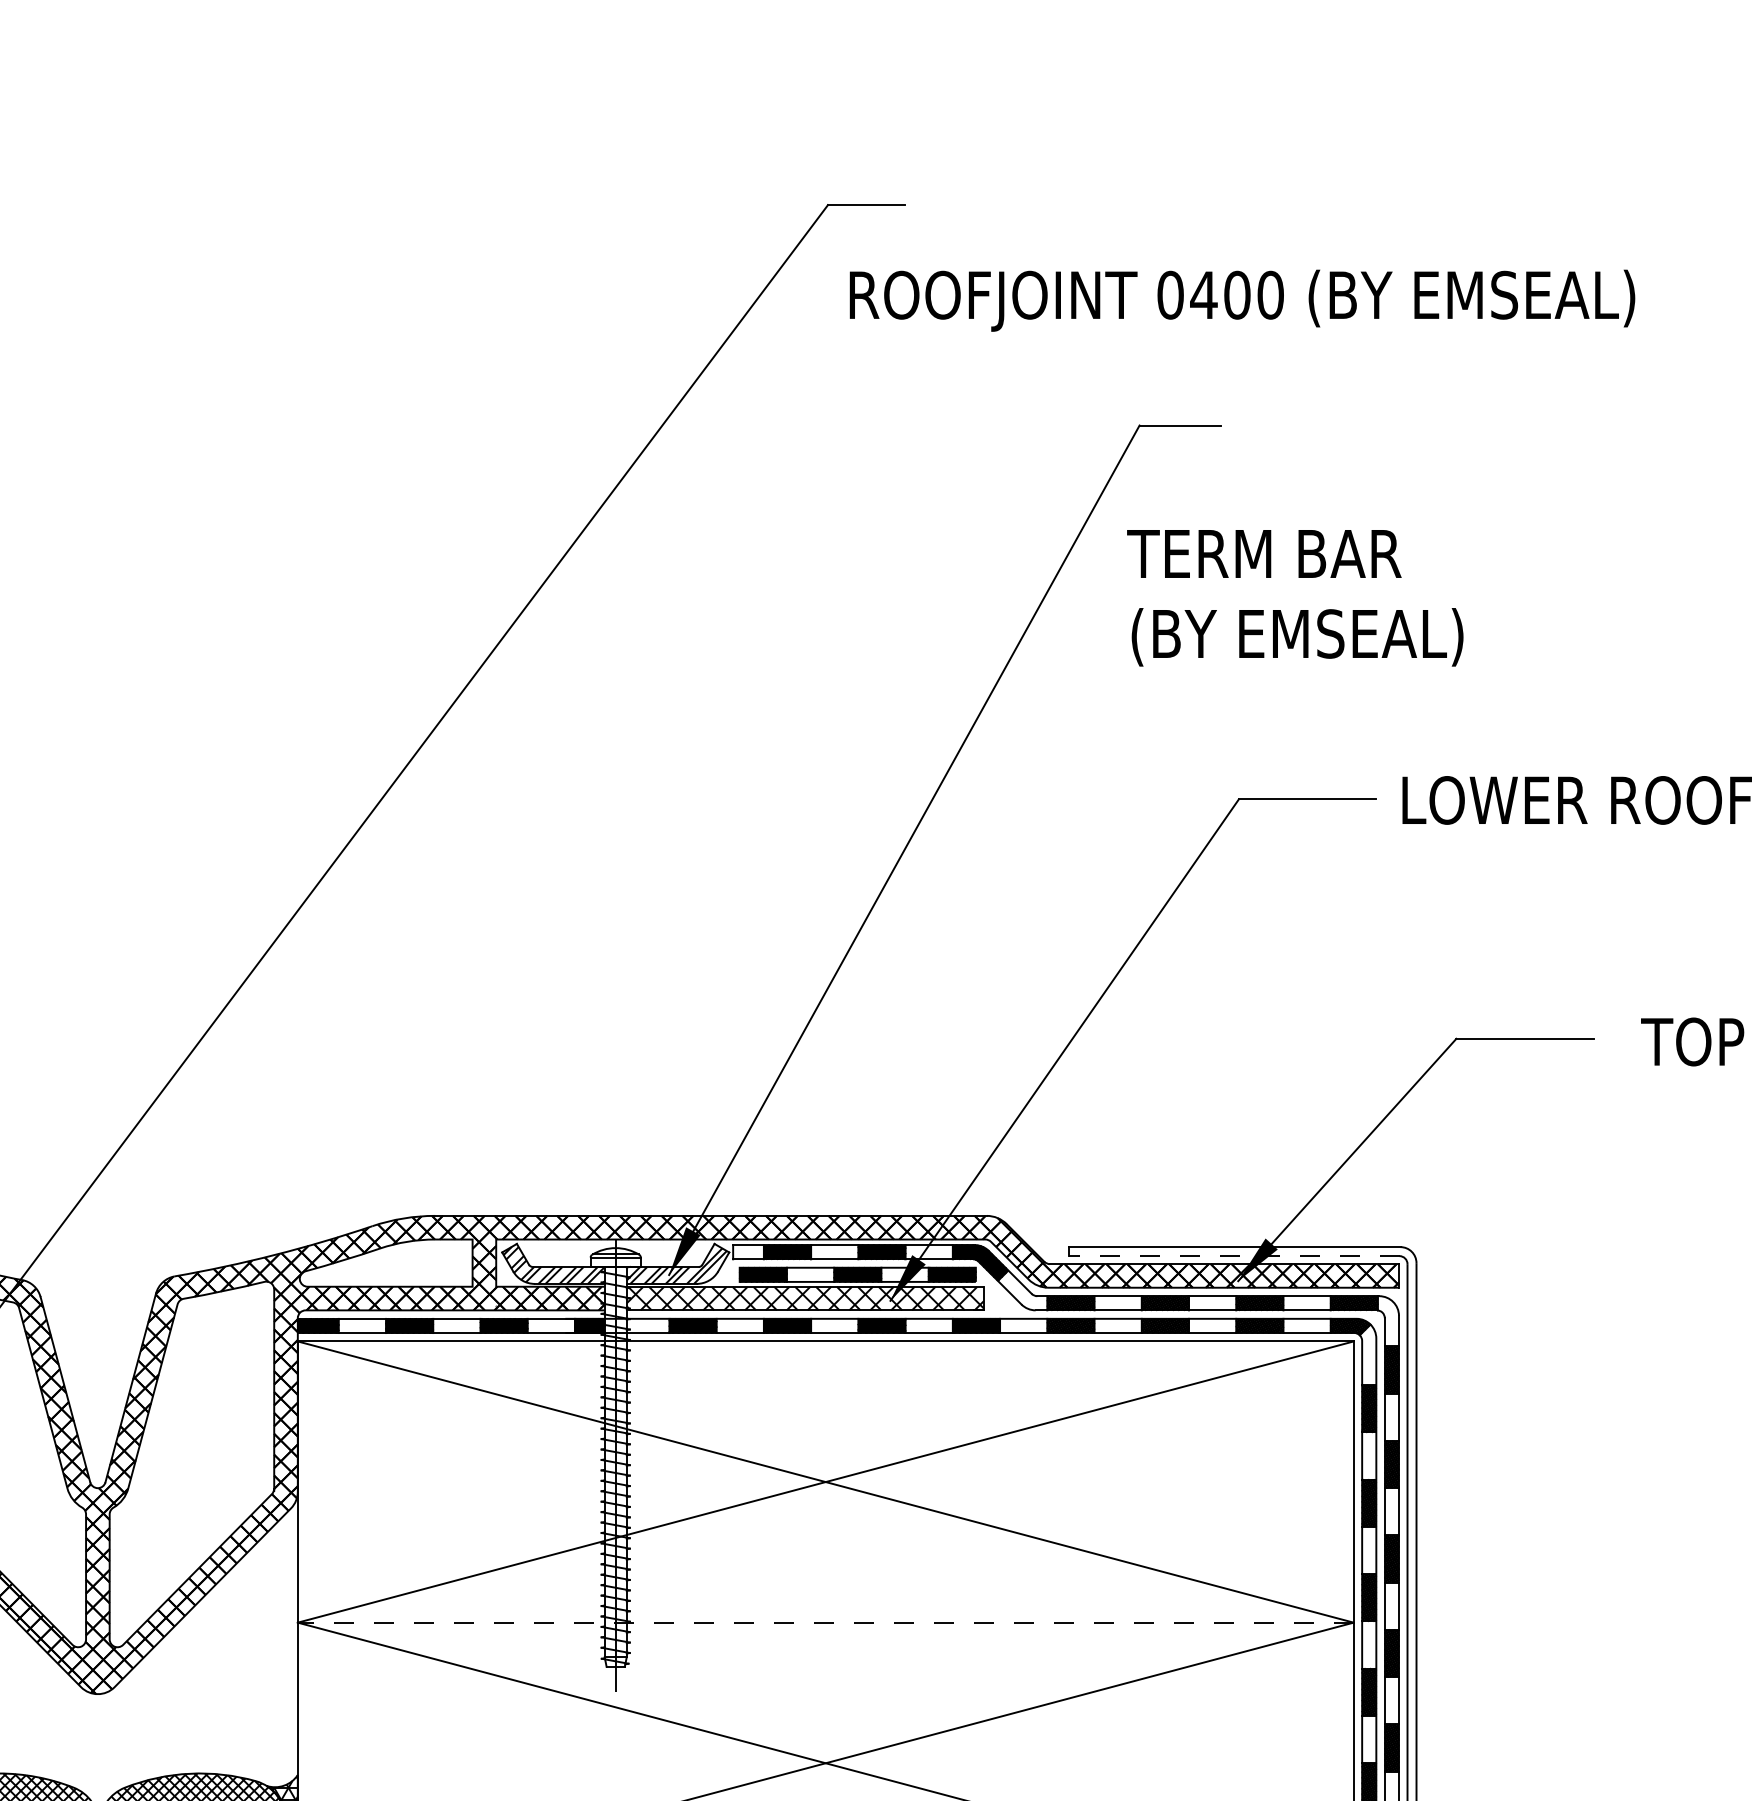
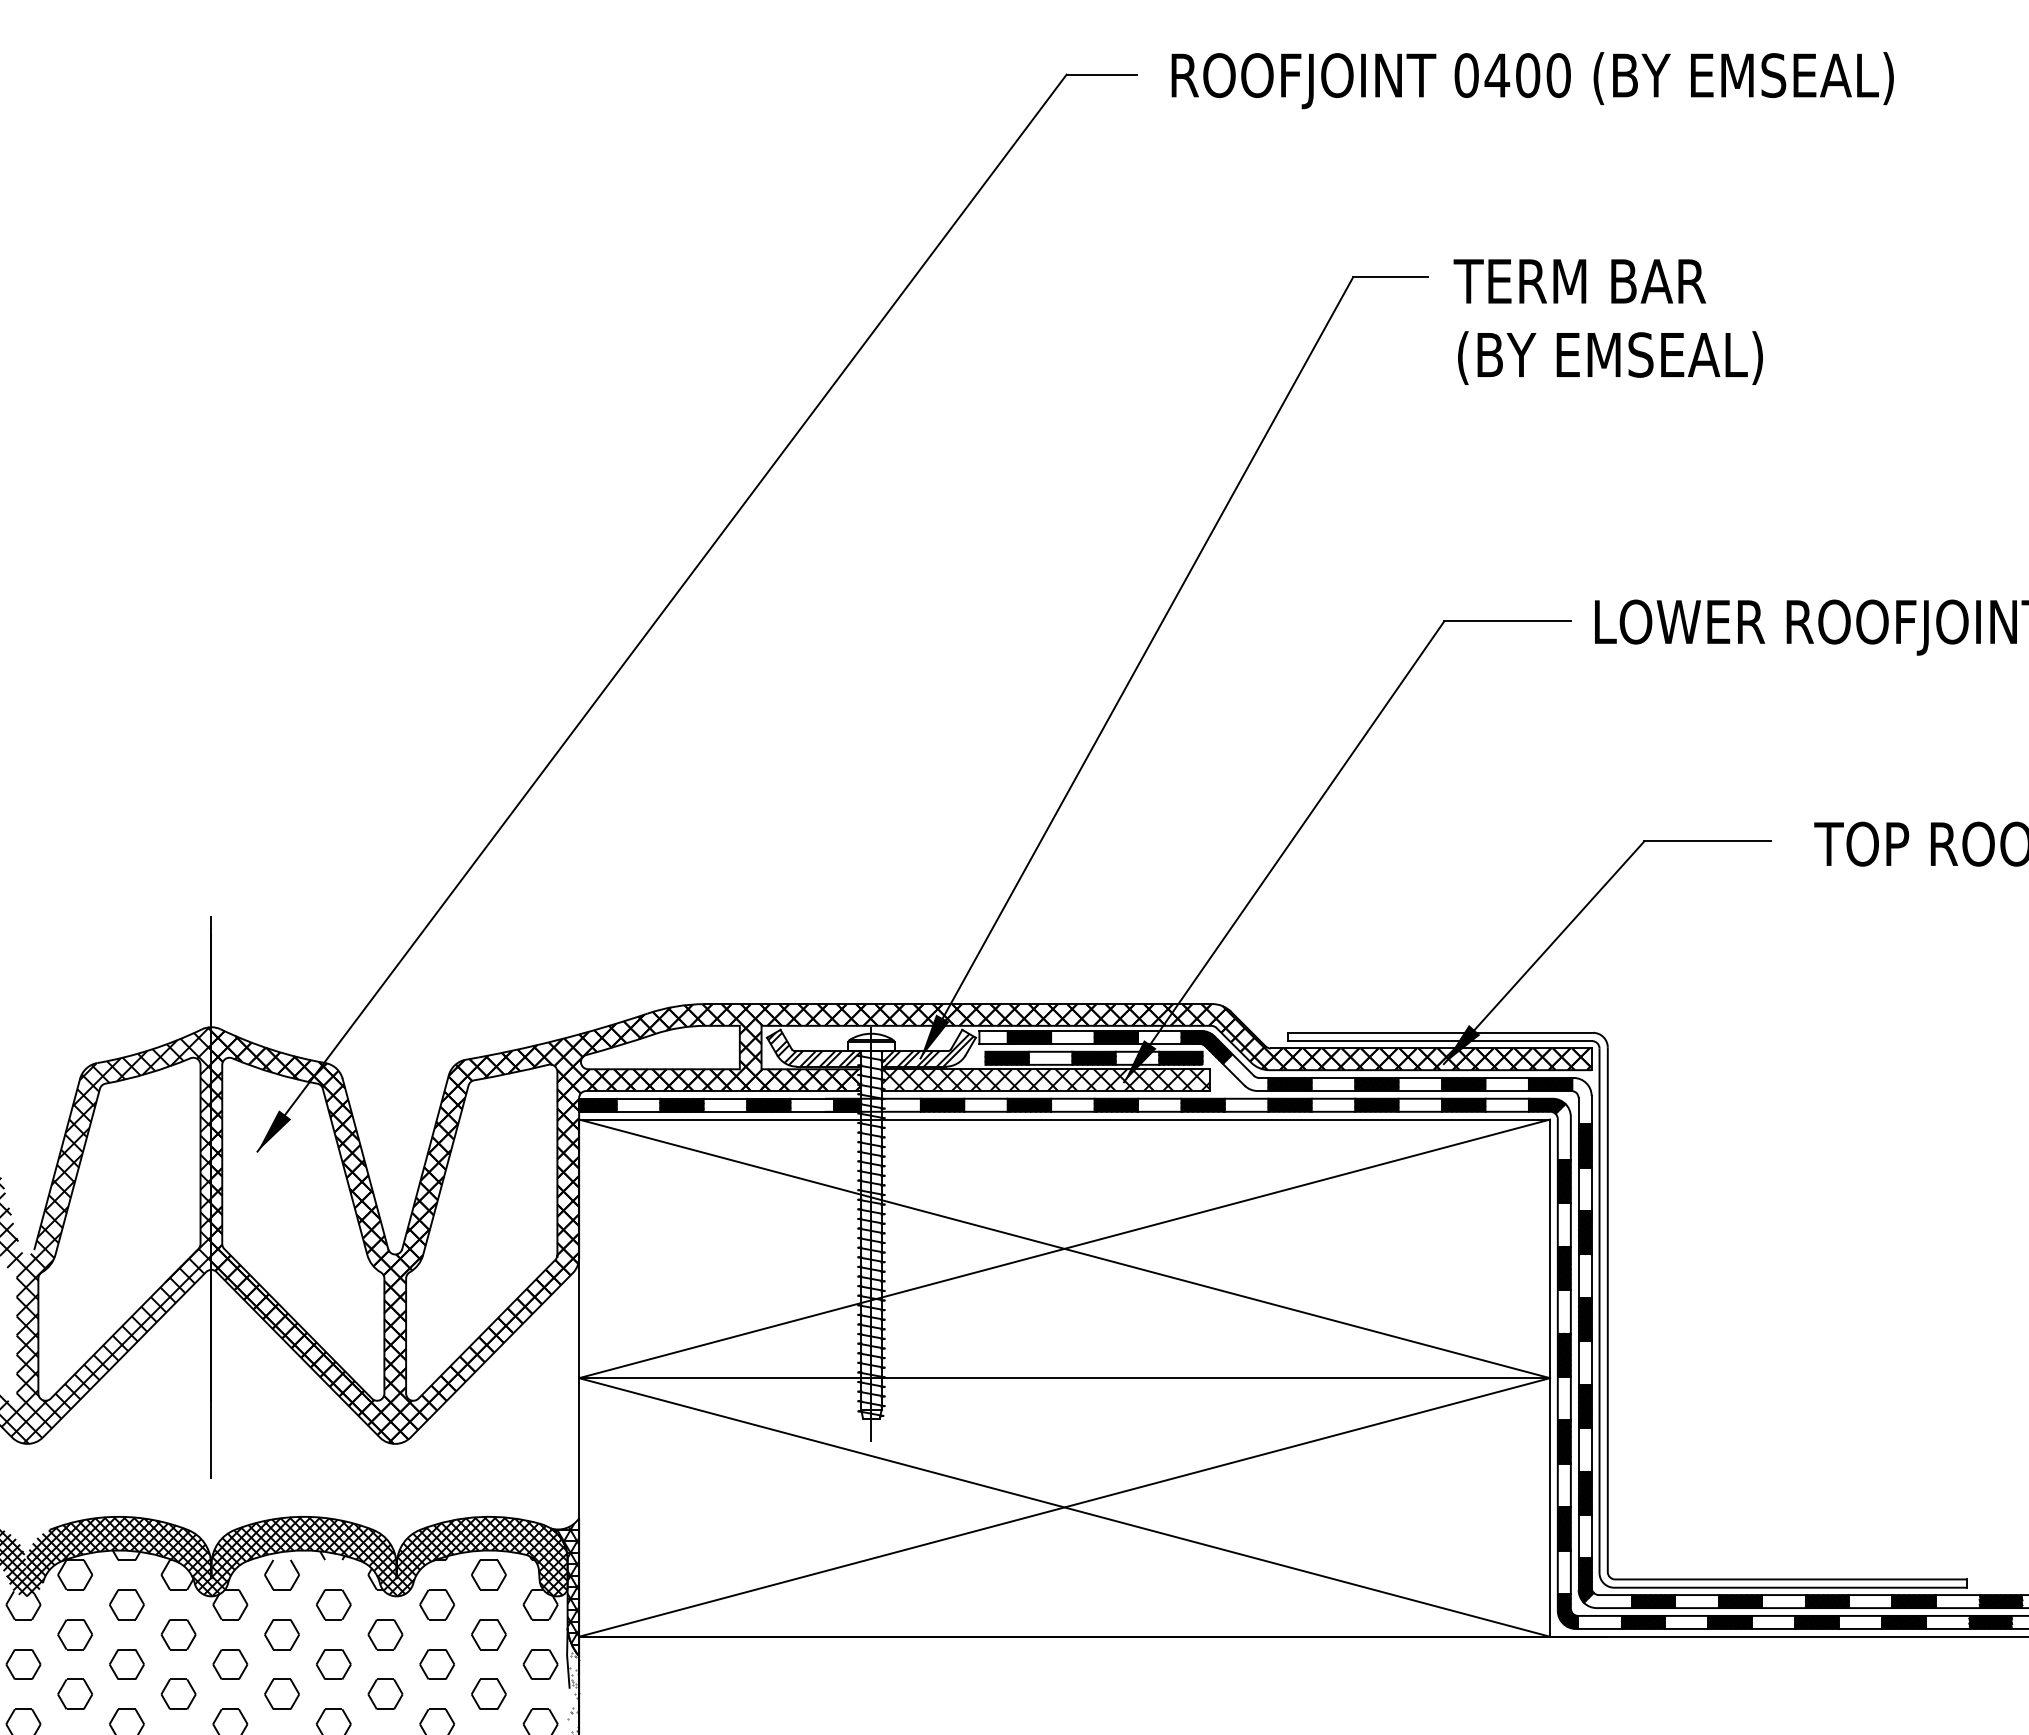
text: (1242, 300) -> (1532, 80), moved
text: (1294, 597) -> (1607, 321), moved
line: (1234, 1256) -> (1440, 1041), dashed -> solid
line: (825, 1623) -> (1064, 1378), dashed -> solid

